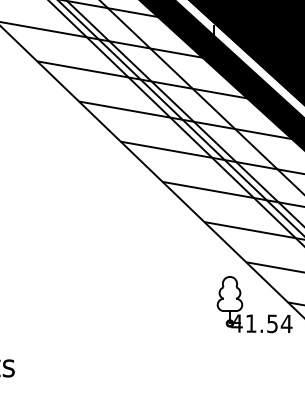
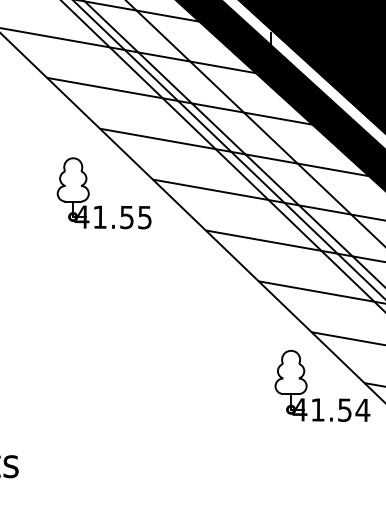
part: (80, 162) -> (101, 205), added

